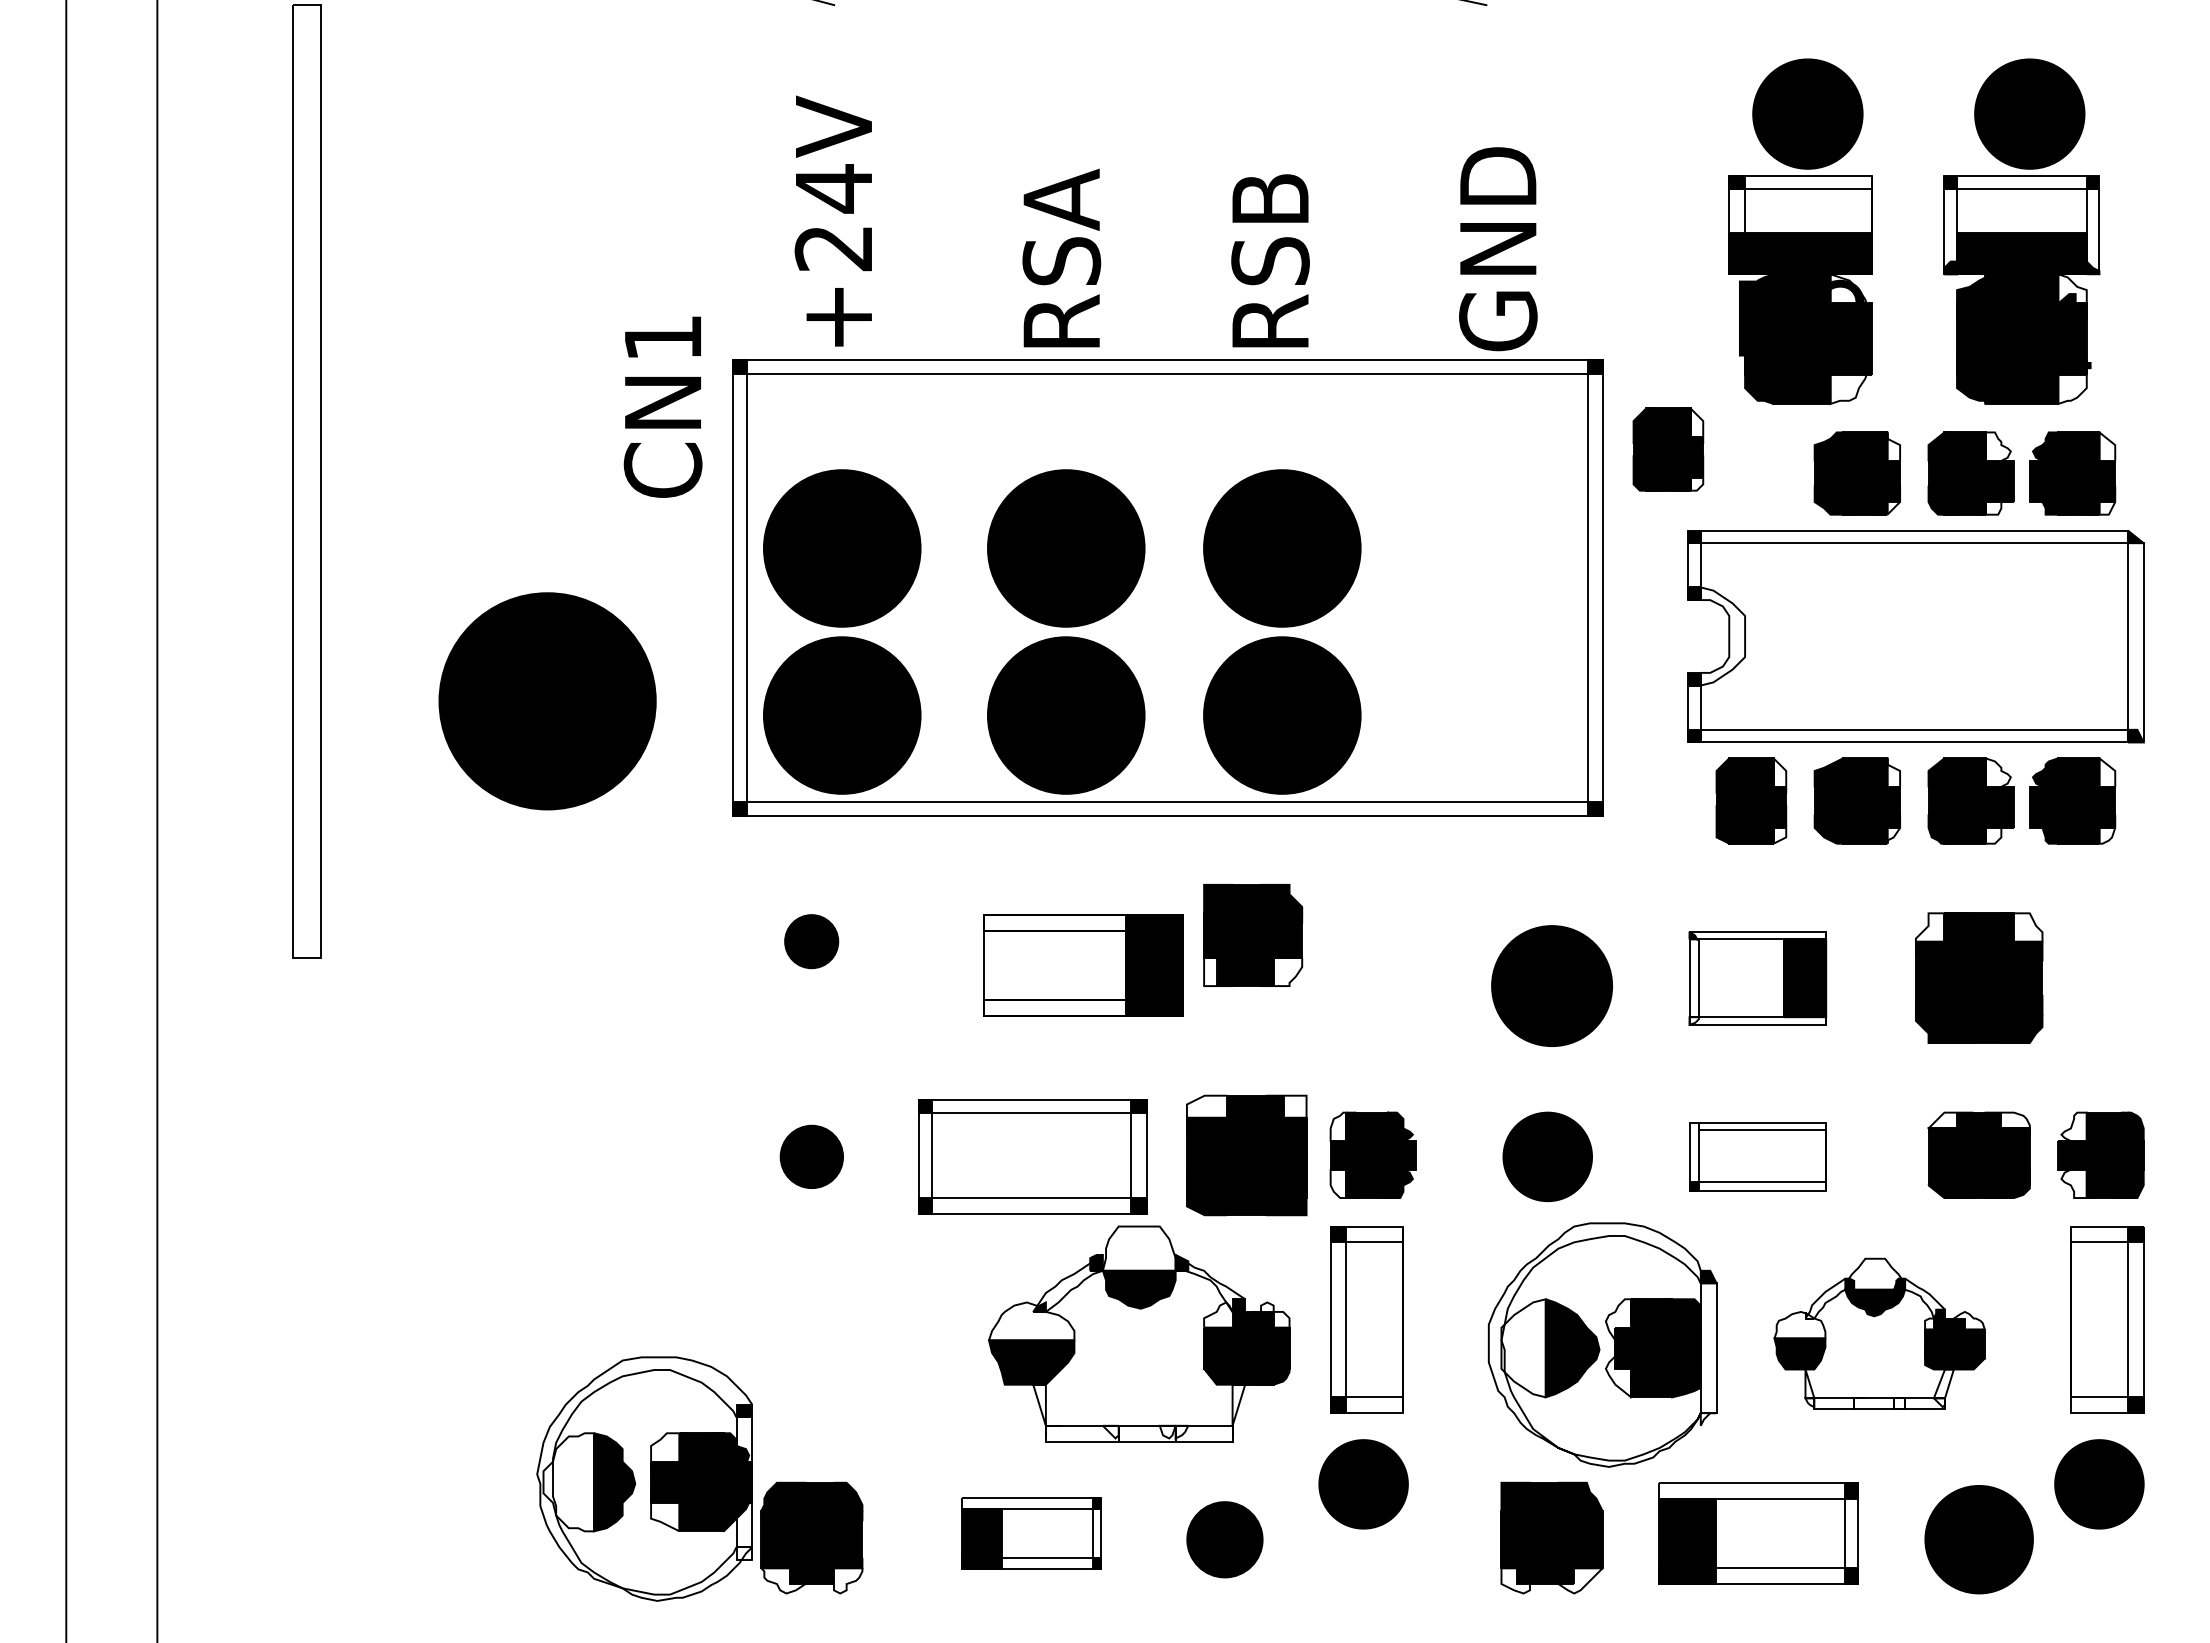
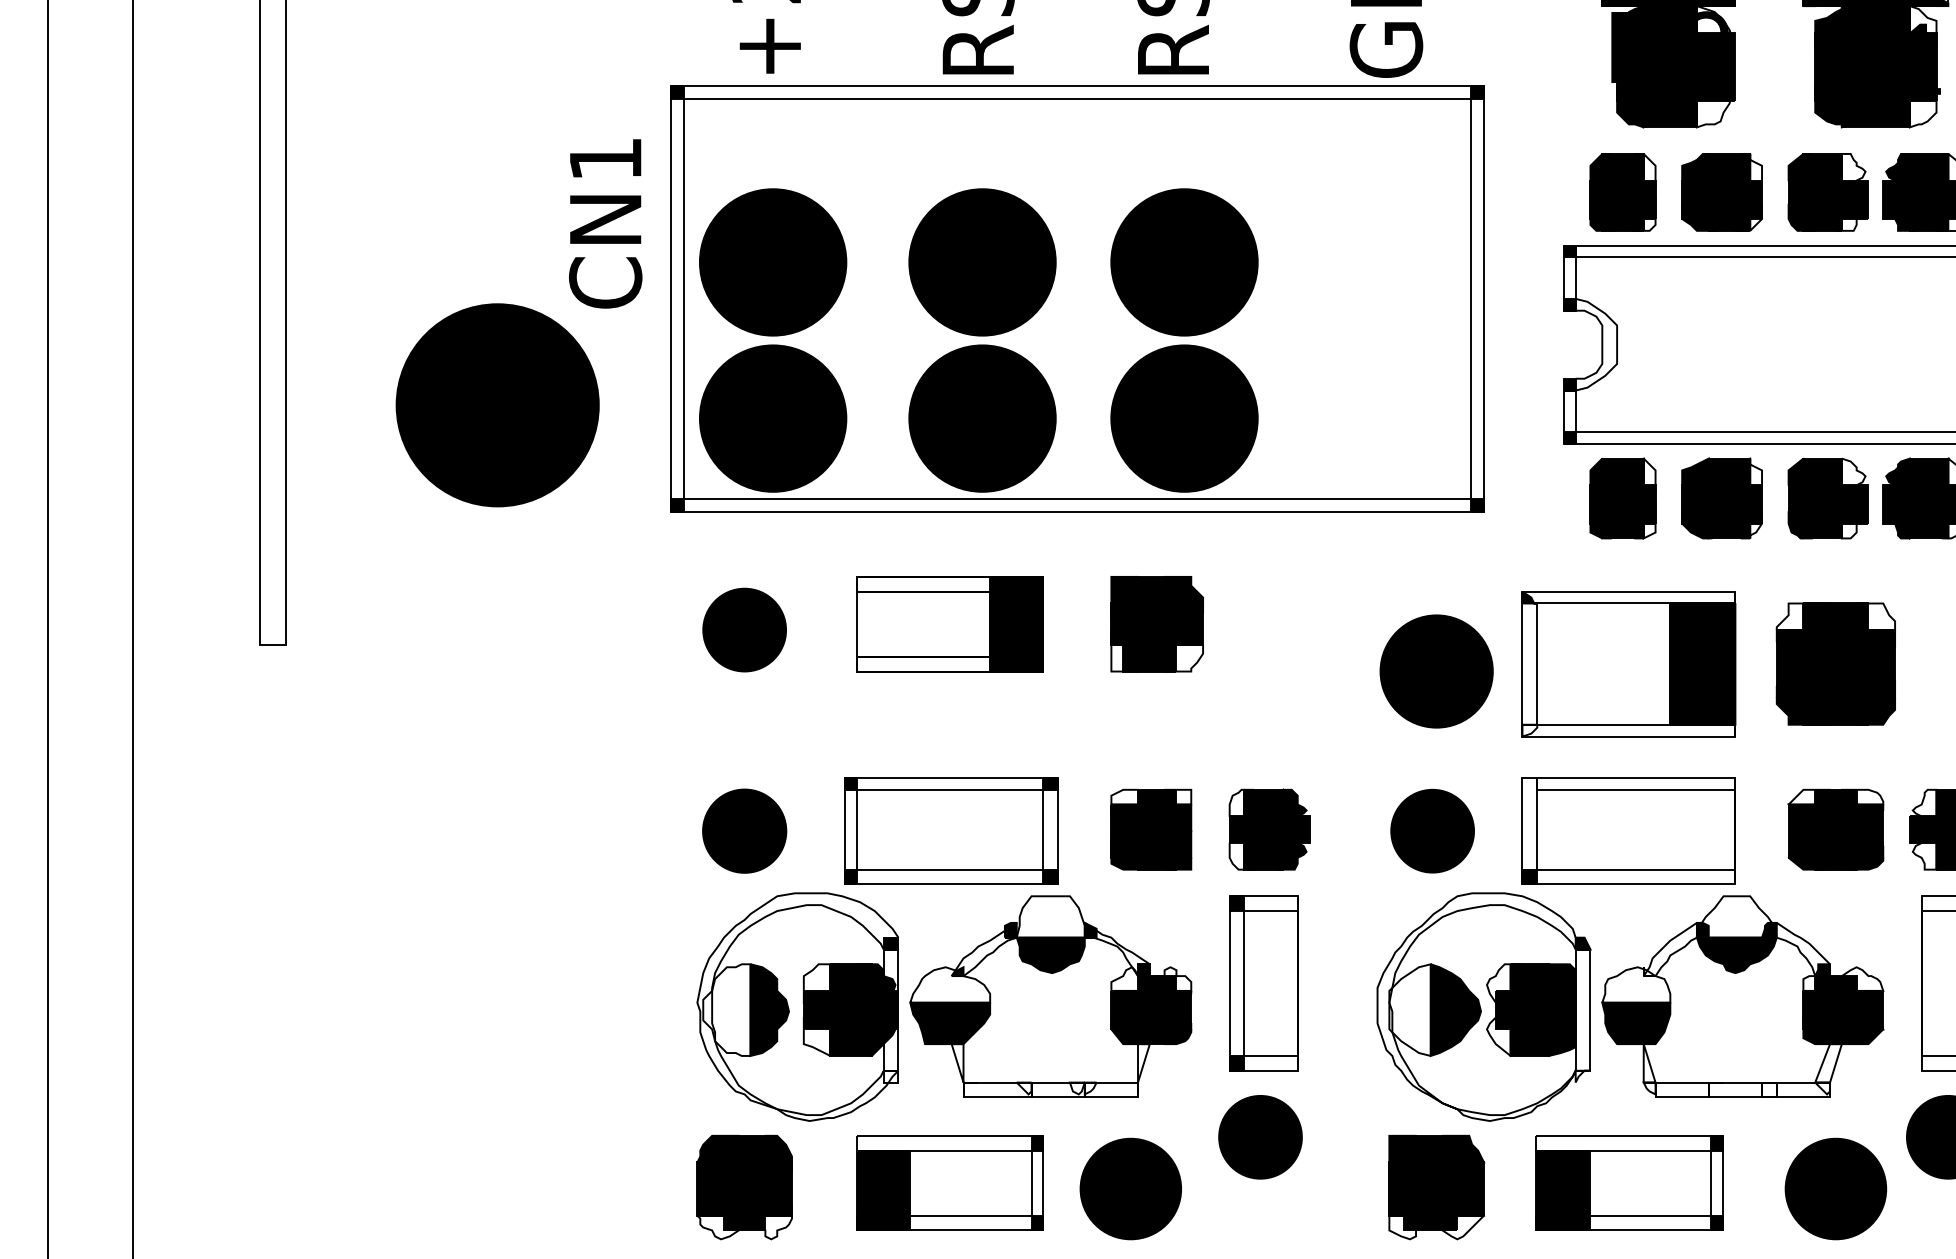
text: (662, 406) -> (605, 223), moved
part: (1668, 449) -> (1623, 192), moved
part: (811, 941) -> (744, 629), size x1.67
part: (1083, 965) -> (950, 624), moved
part: (1757, 978) -> (1628, 664), size x1.67
part: (1246, 1154) -> (1151, 828), size x0.71
part: (811, 1156) -> (744, 830), size x1.43
part: (1757, 1156) -> (1628, 830), size x1.67
part: (1879, 1333) -> (1742, 996), size x1.43
part: (644, 1478) -> (797, 1006), moved
part: (1031, 1533) -> (950, 1183), size x1.43
part: (1224, 1539) -> (1130, 1188), size x1.43

